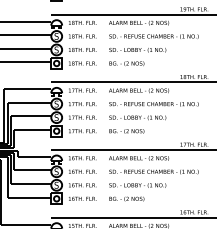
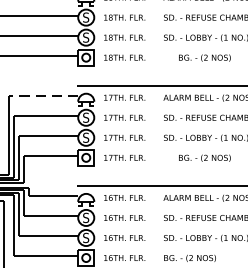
text: (126, 63) -> (204, 57), moved
line: (27, 89) -> (42, 96), solid -> dashed
text: (126, 131) -> (204, 158), moved

